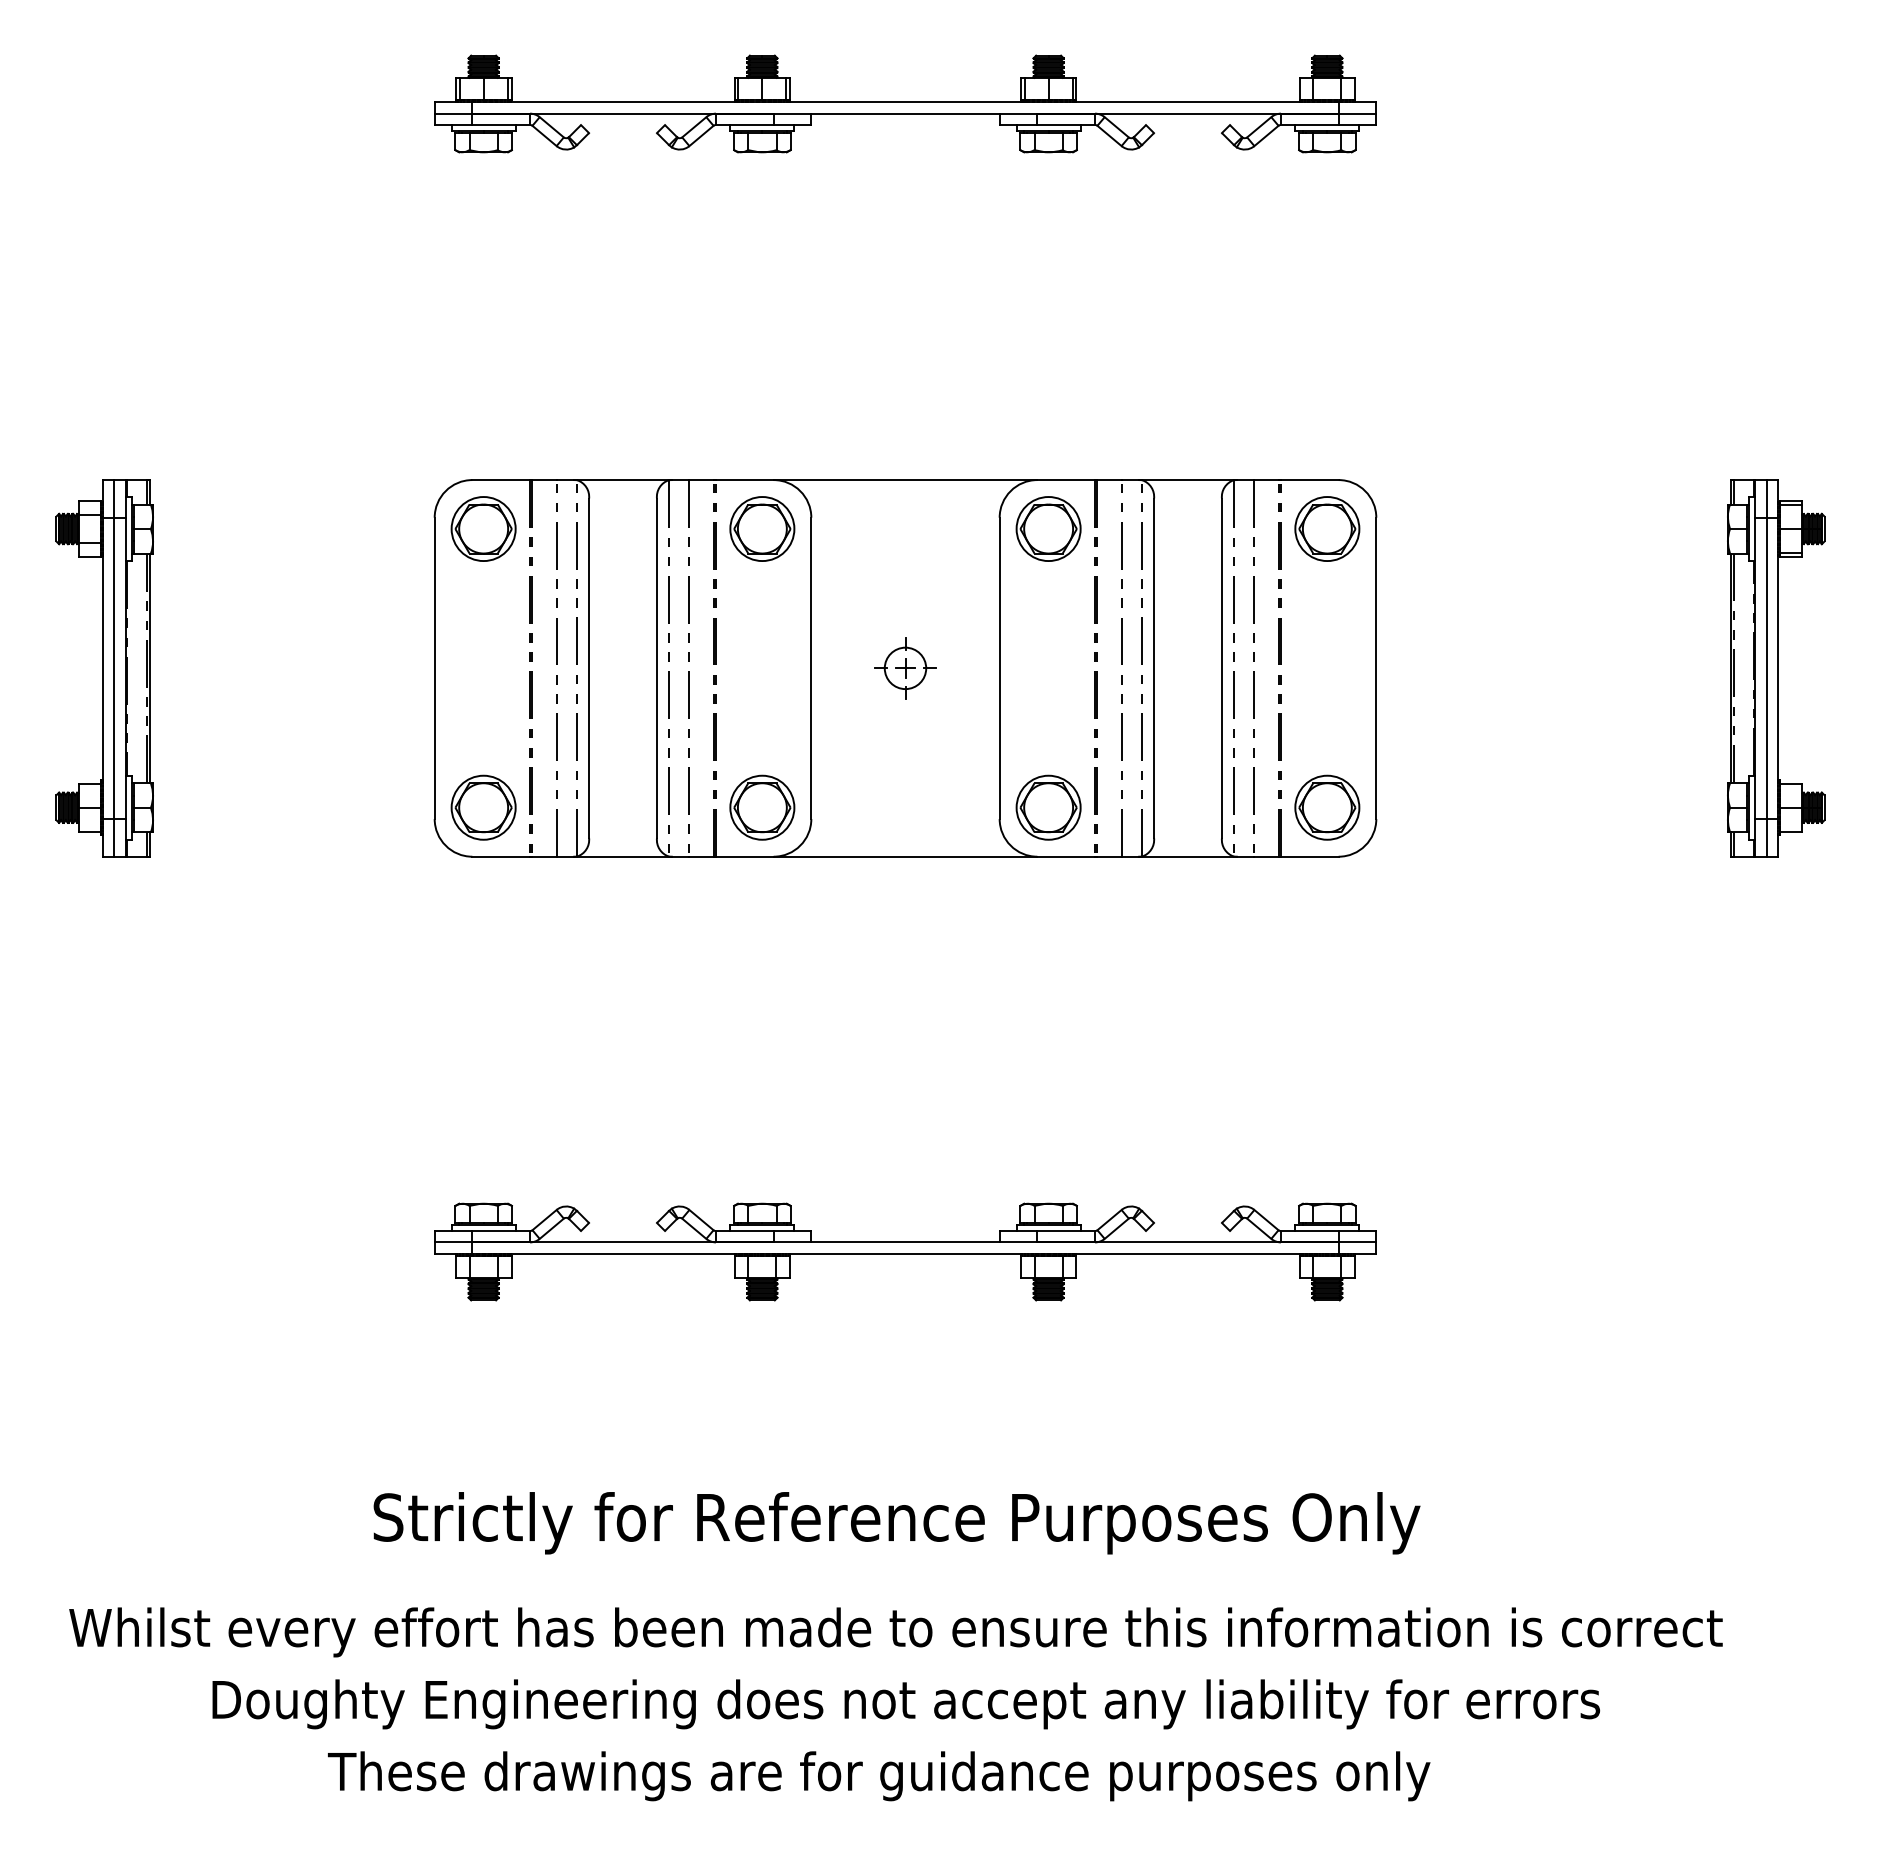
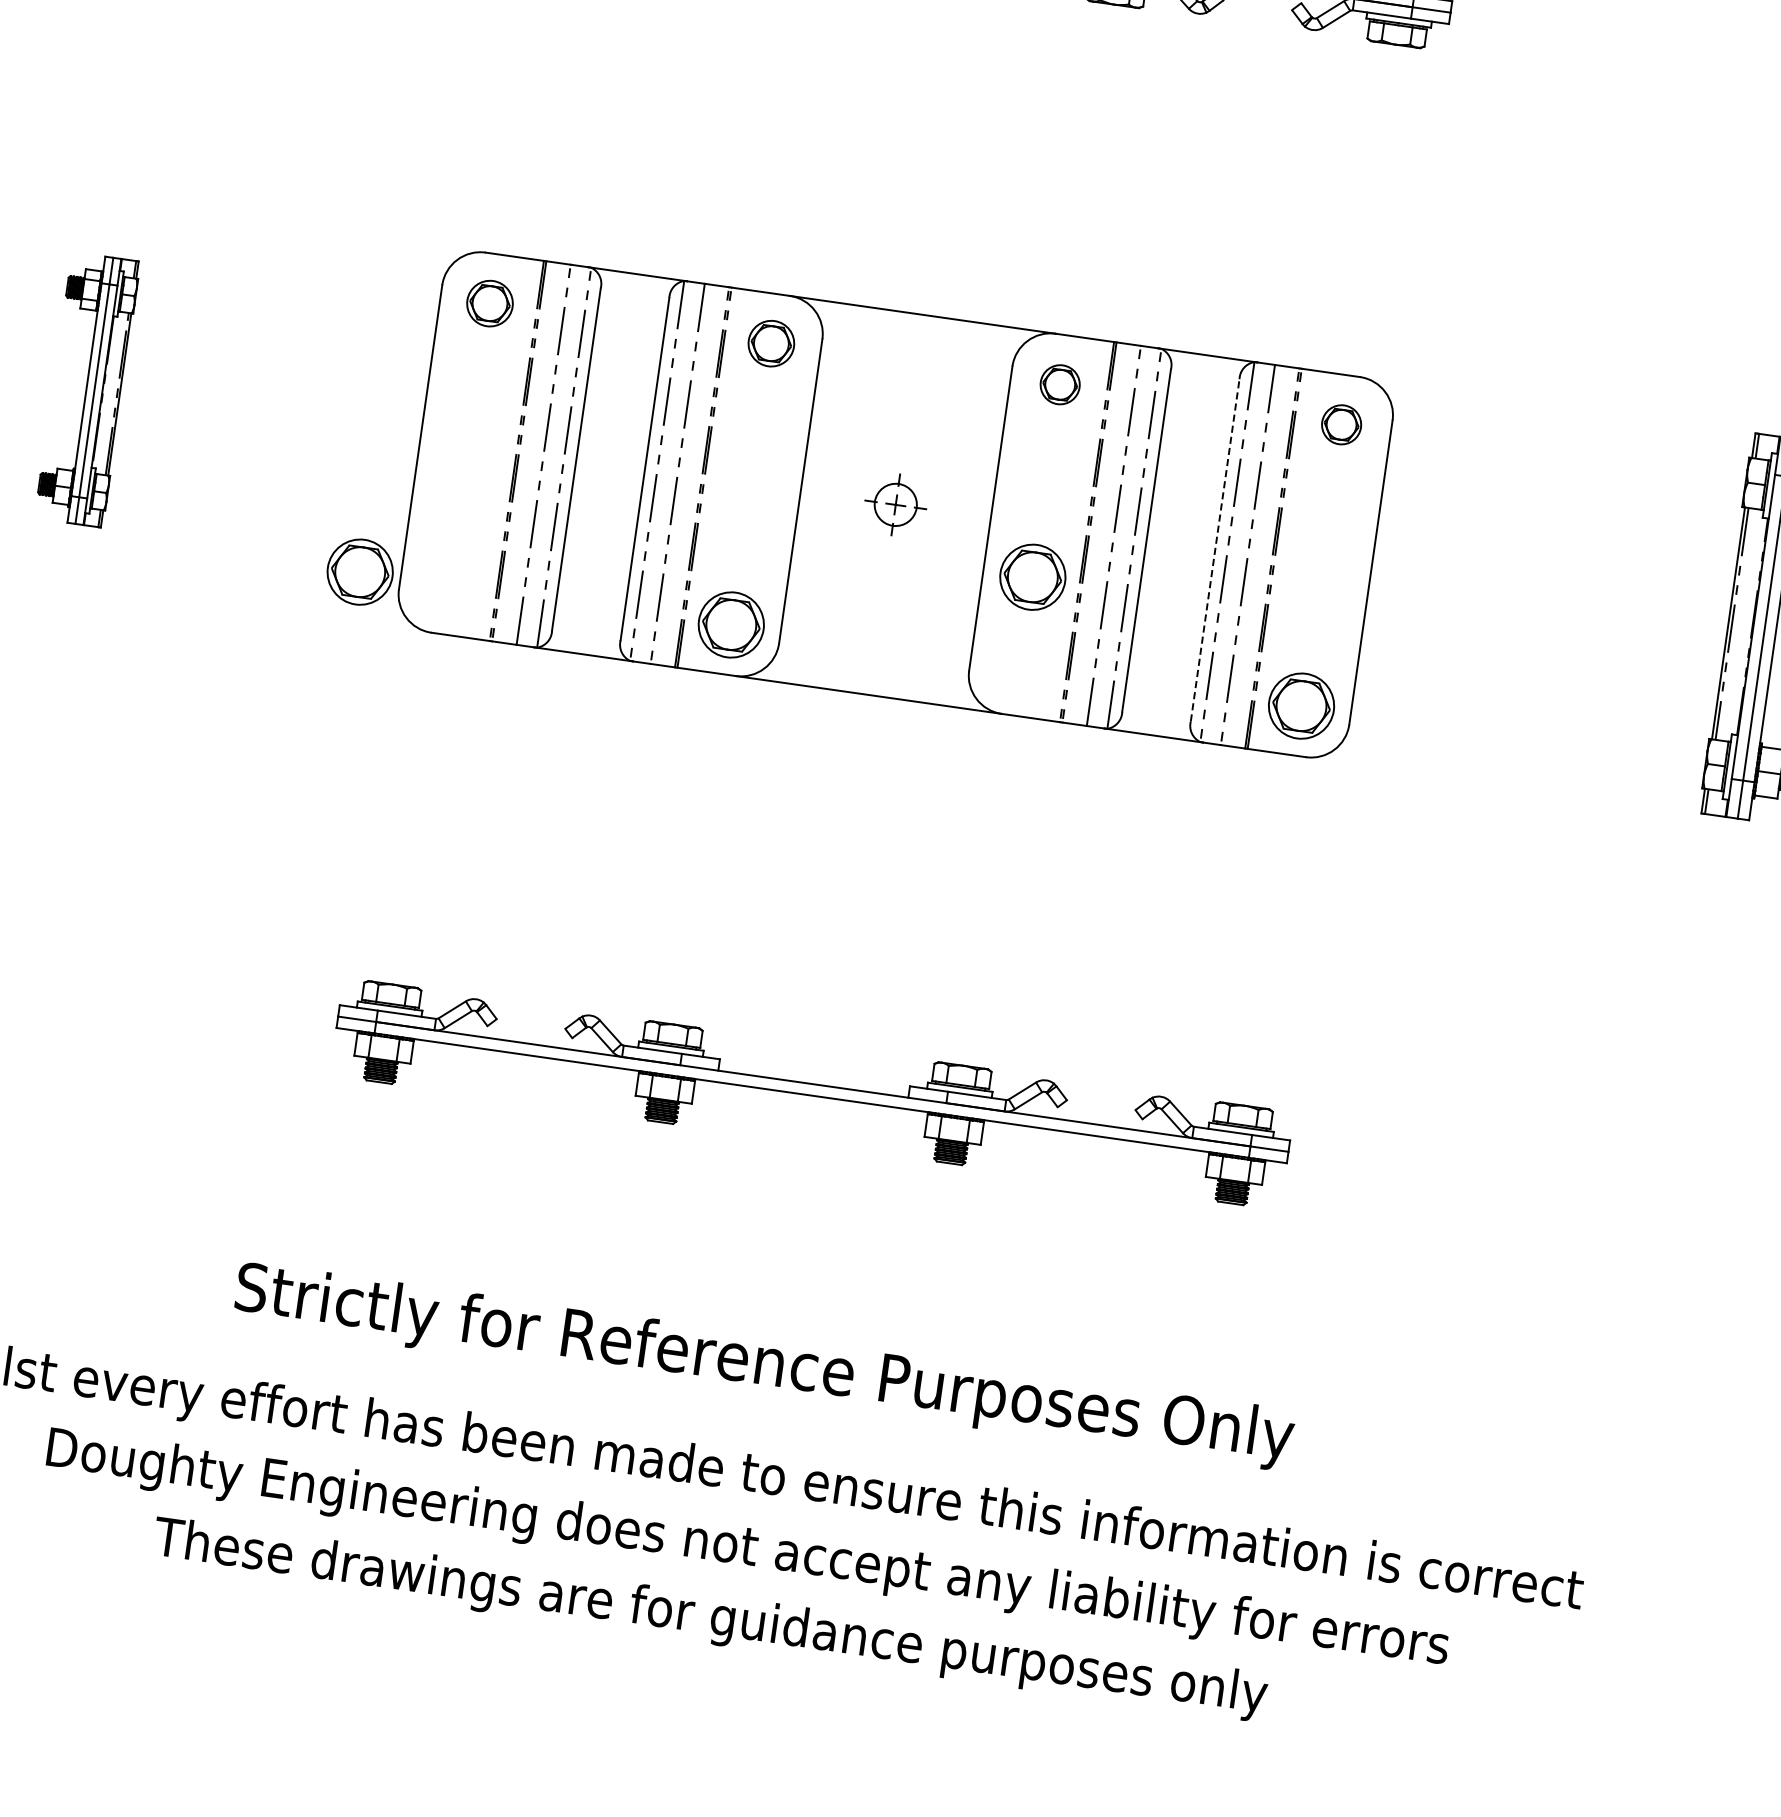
part: (483, 528) -> (489, 303), size x0.7
part: (762, 528) -> (771, 343), size x0.7
part: (1048, 528) -> (1060, 384), size x0.6
part: (1327, 528) -> (1341, 424), size x0.6
line: (1221, 667) -> (1214, 549), solid -> dashed
part: (104, 668) -> (87, 389), size x0.7
part: (483, 807) -> (360, 571), moved
part: (1048, 807) -> (1032, 577), moved

